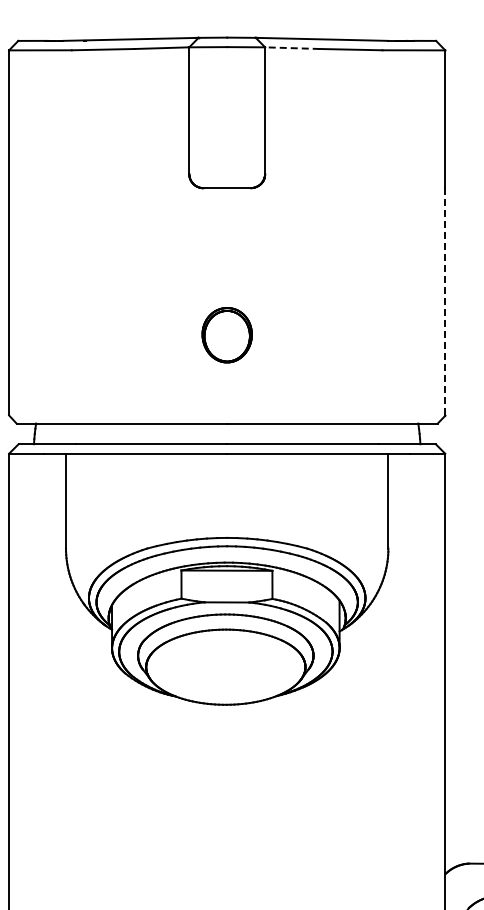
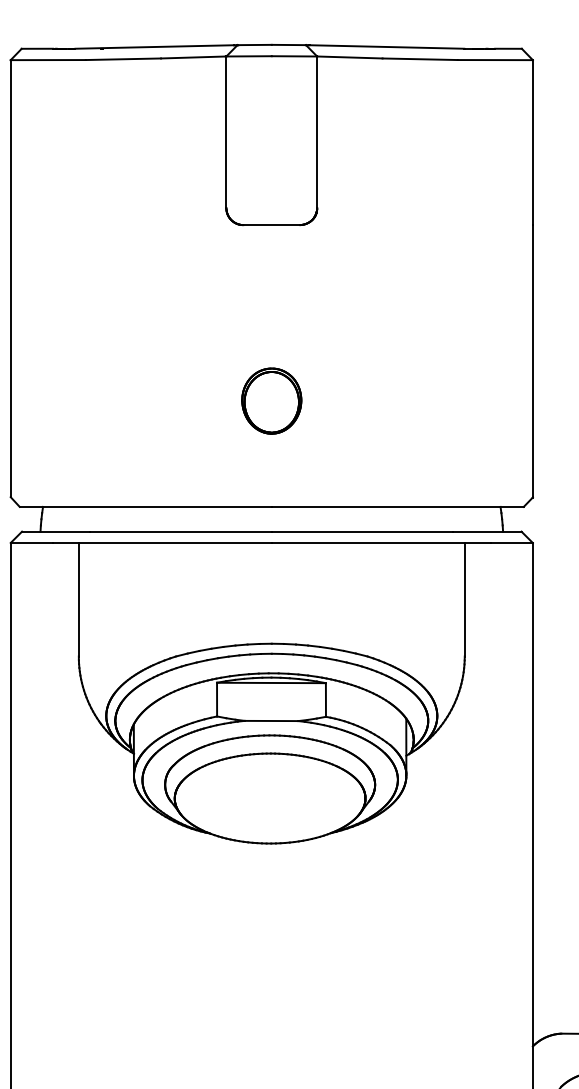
line: (291, 48) -> (348, 57), dashed -> solid
line: (445, 301) -> (533, 360), dashed -> solid

